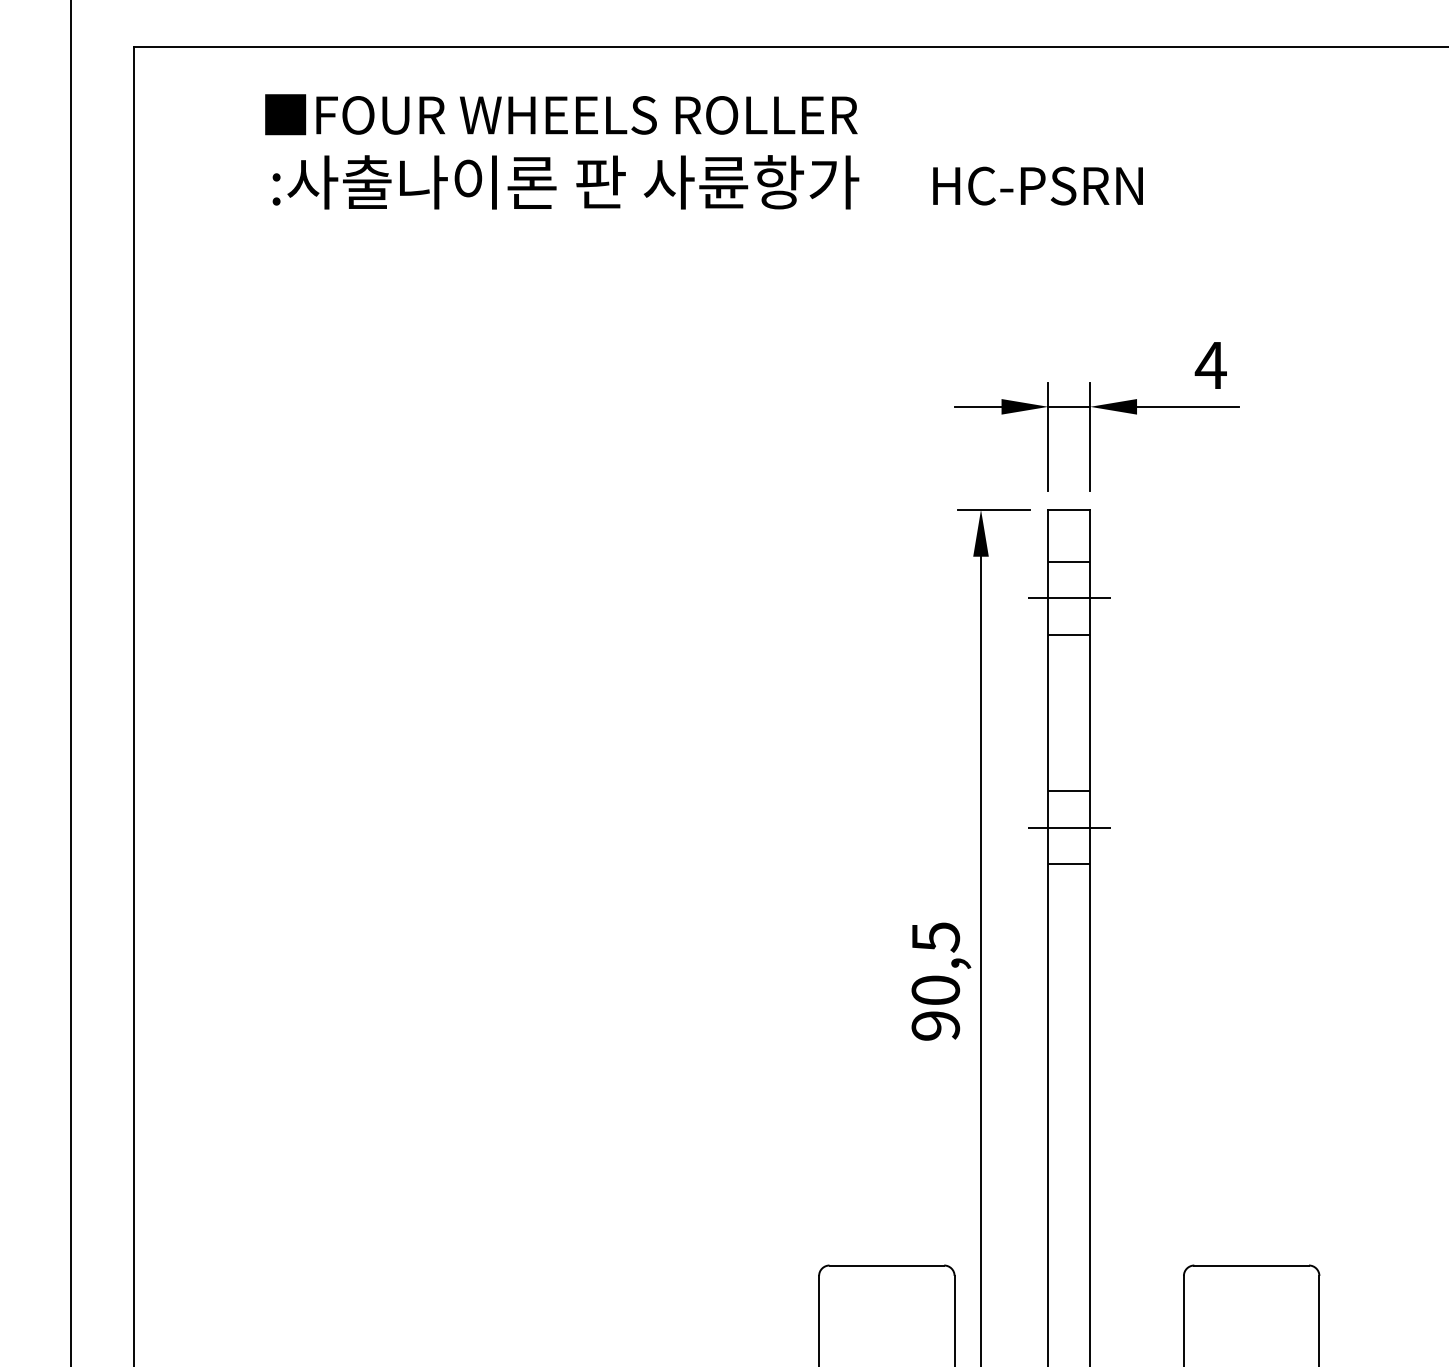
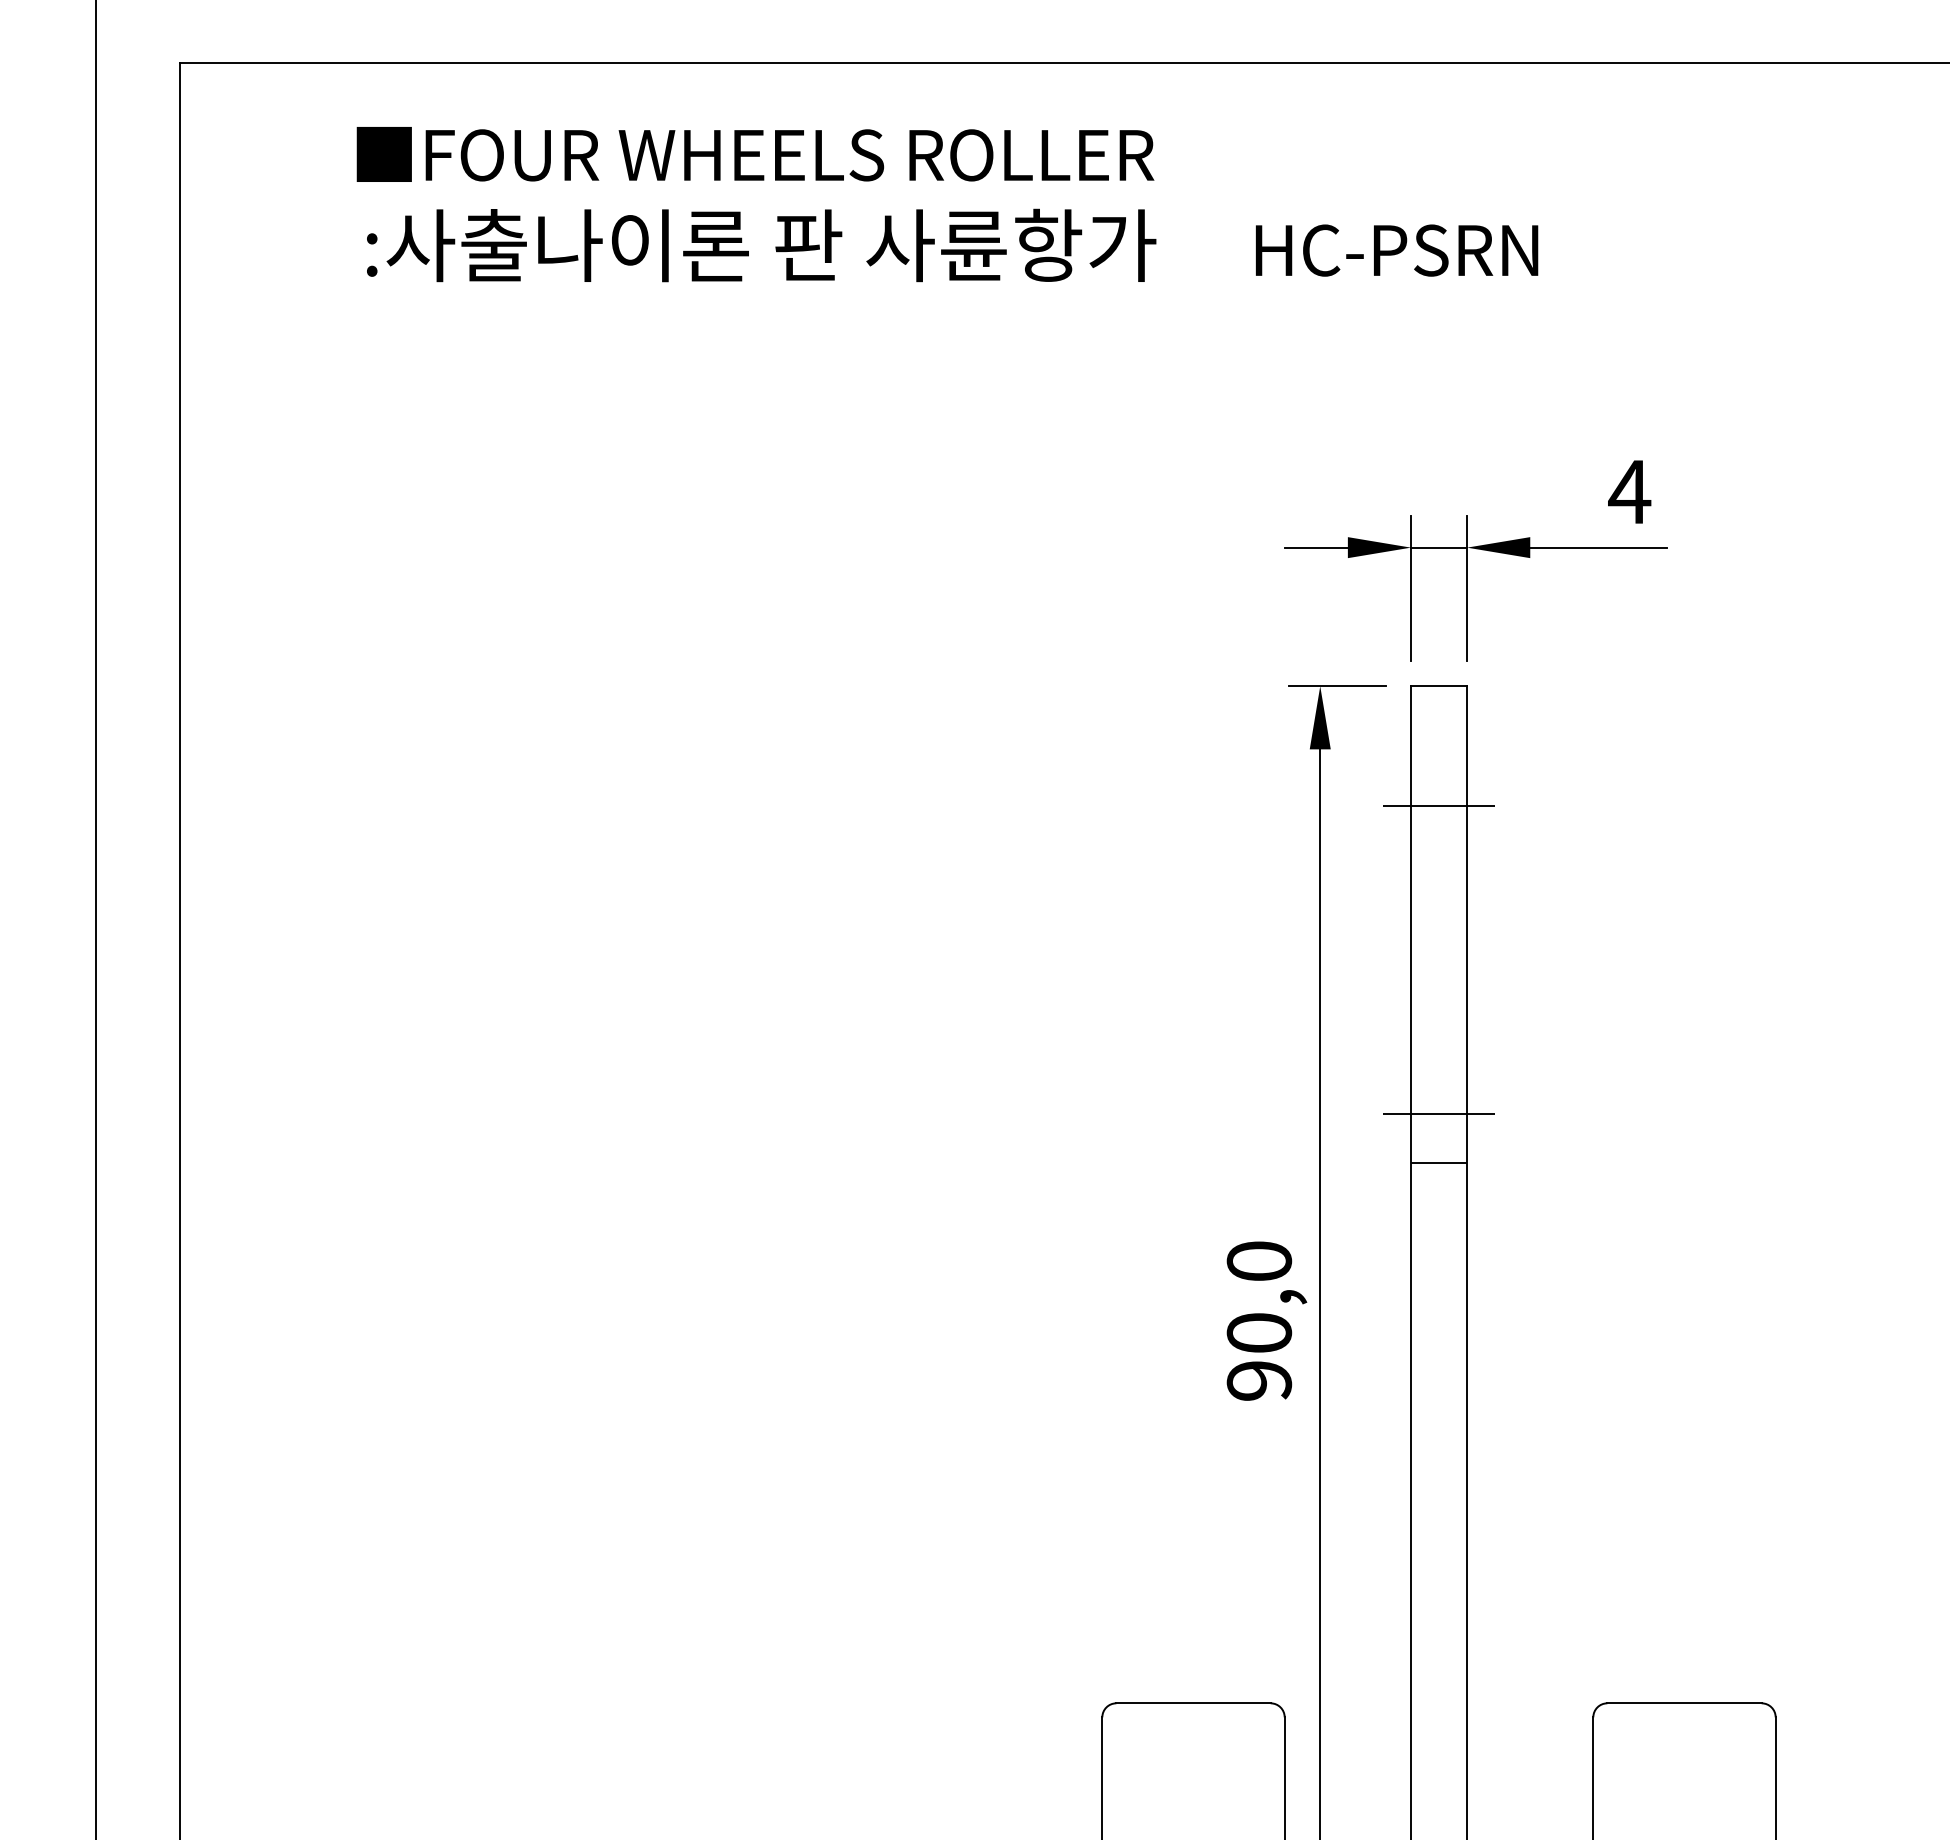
line: (1068, 562) -> (1438, 756), removed
line: (1068, 634) -> (1438, 854), removed
line: (1068, 791) -> (1438, 1065), removed
text: (935, 937) -> (1258, 1261), 90,5 -> 90,0

